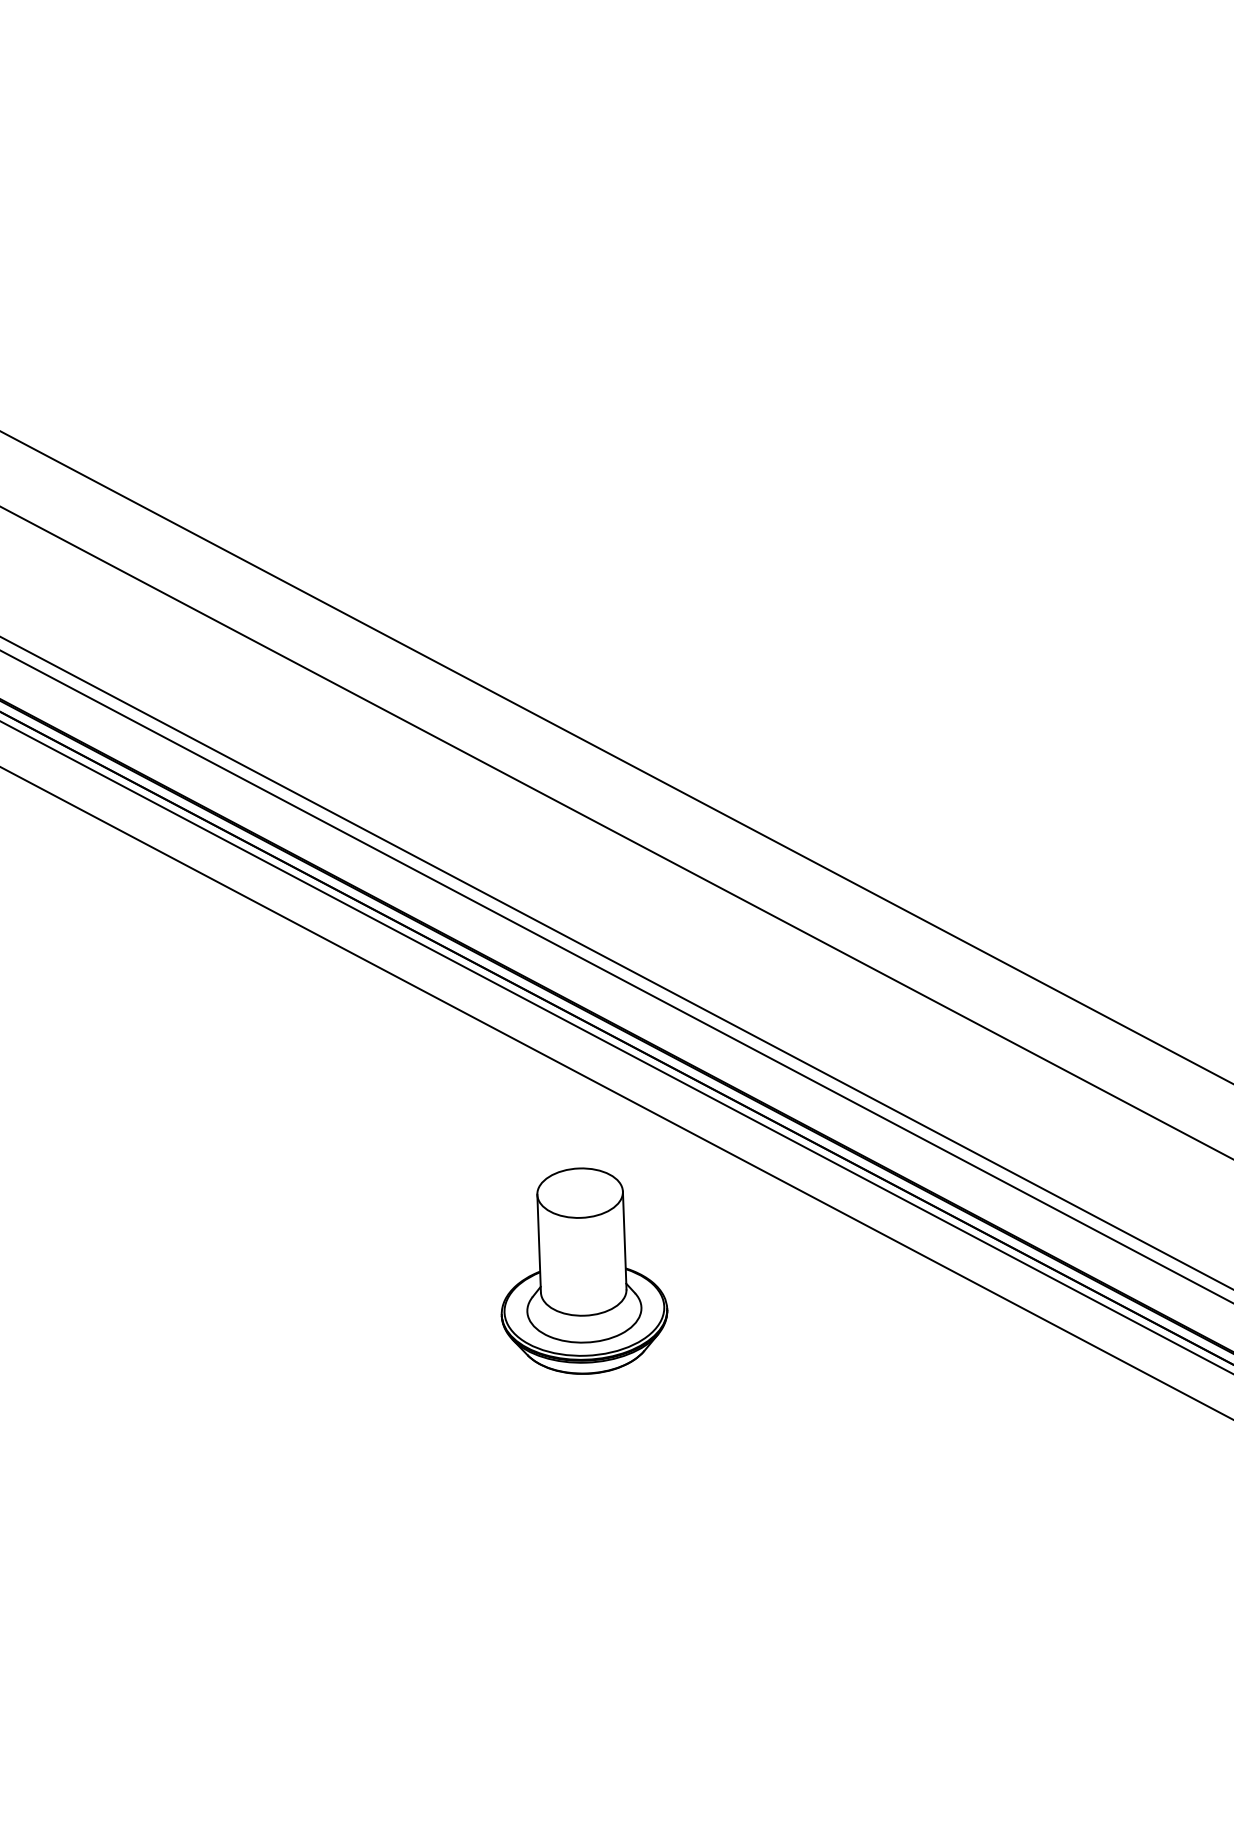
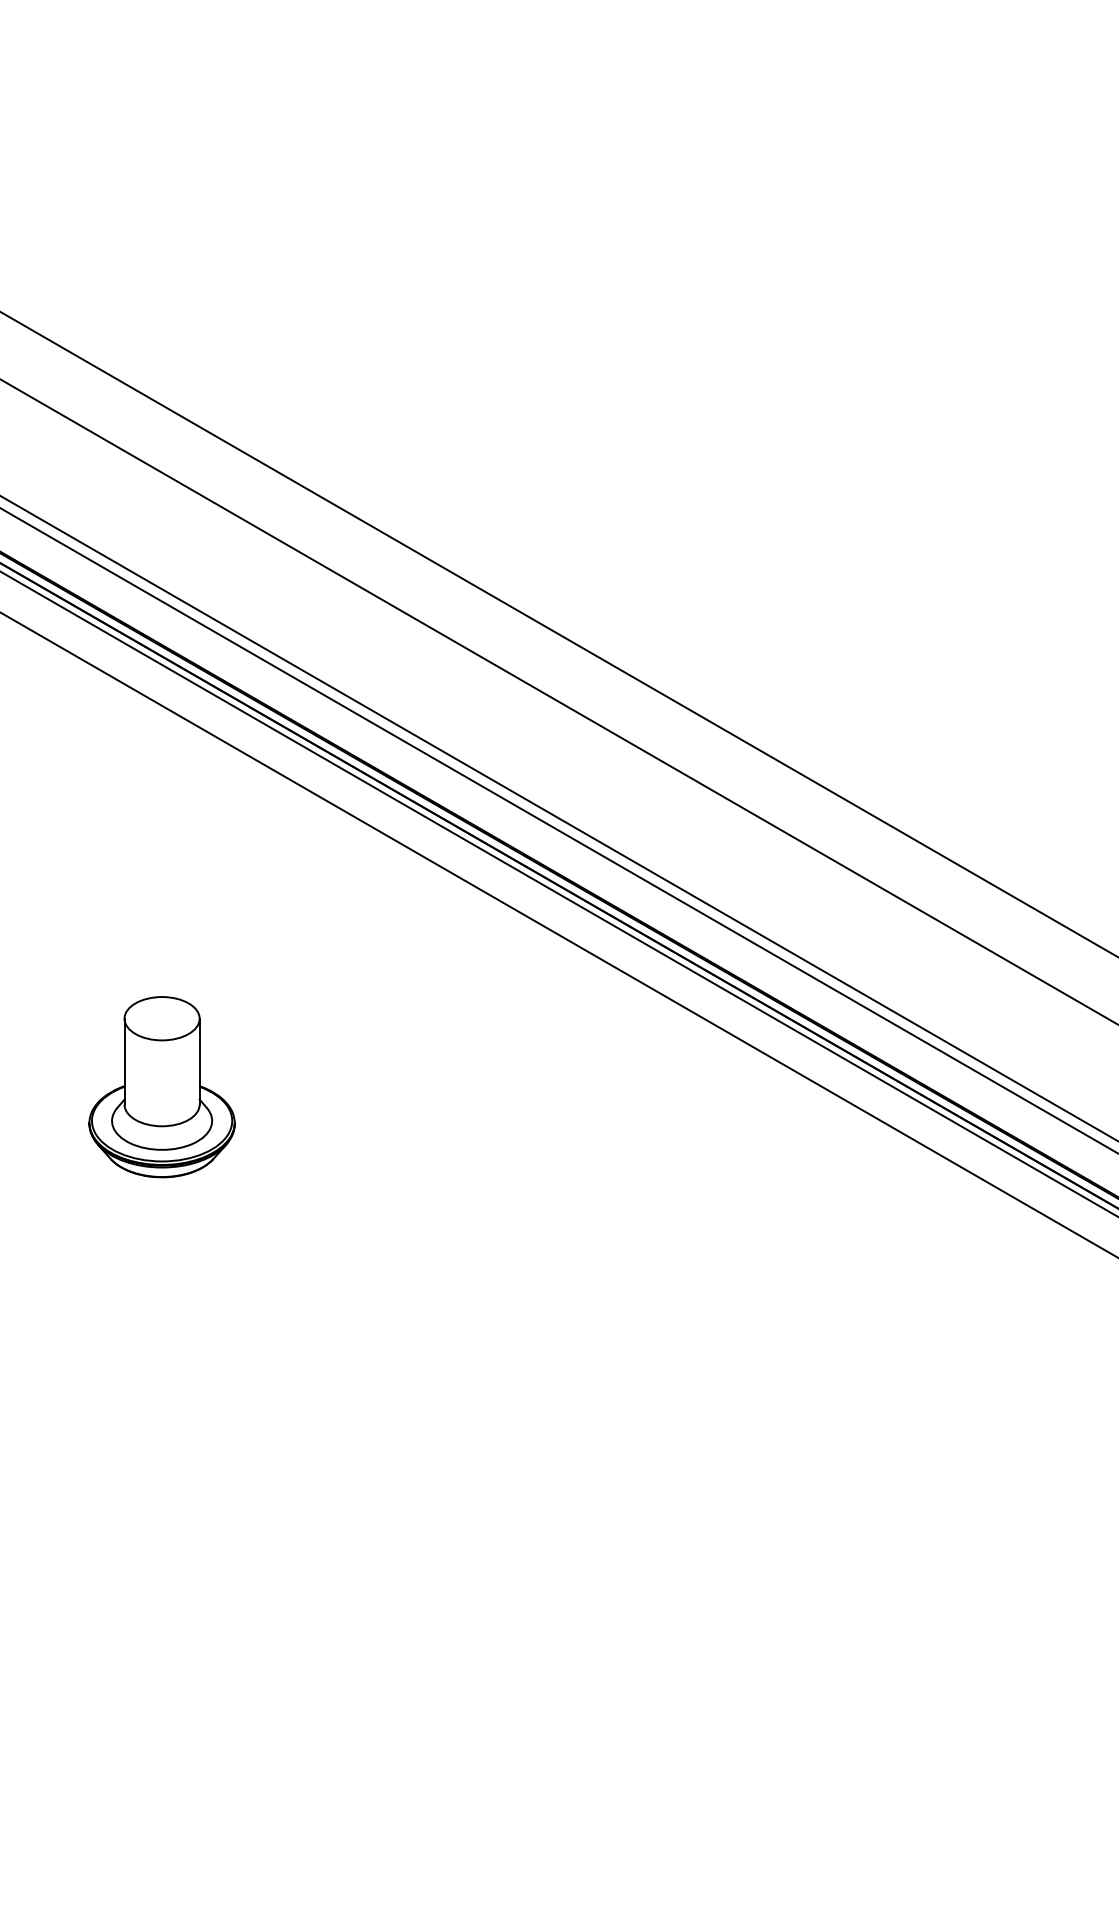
part: (582, 1271) -> (161, 1087), moved

